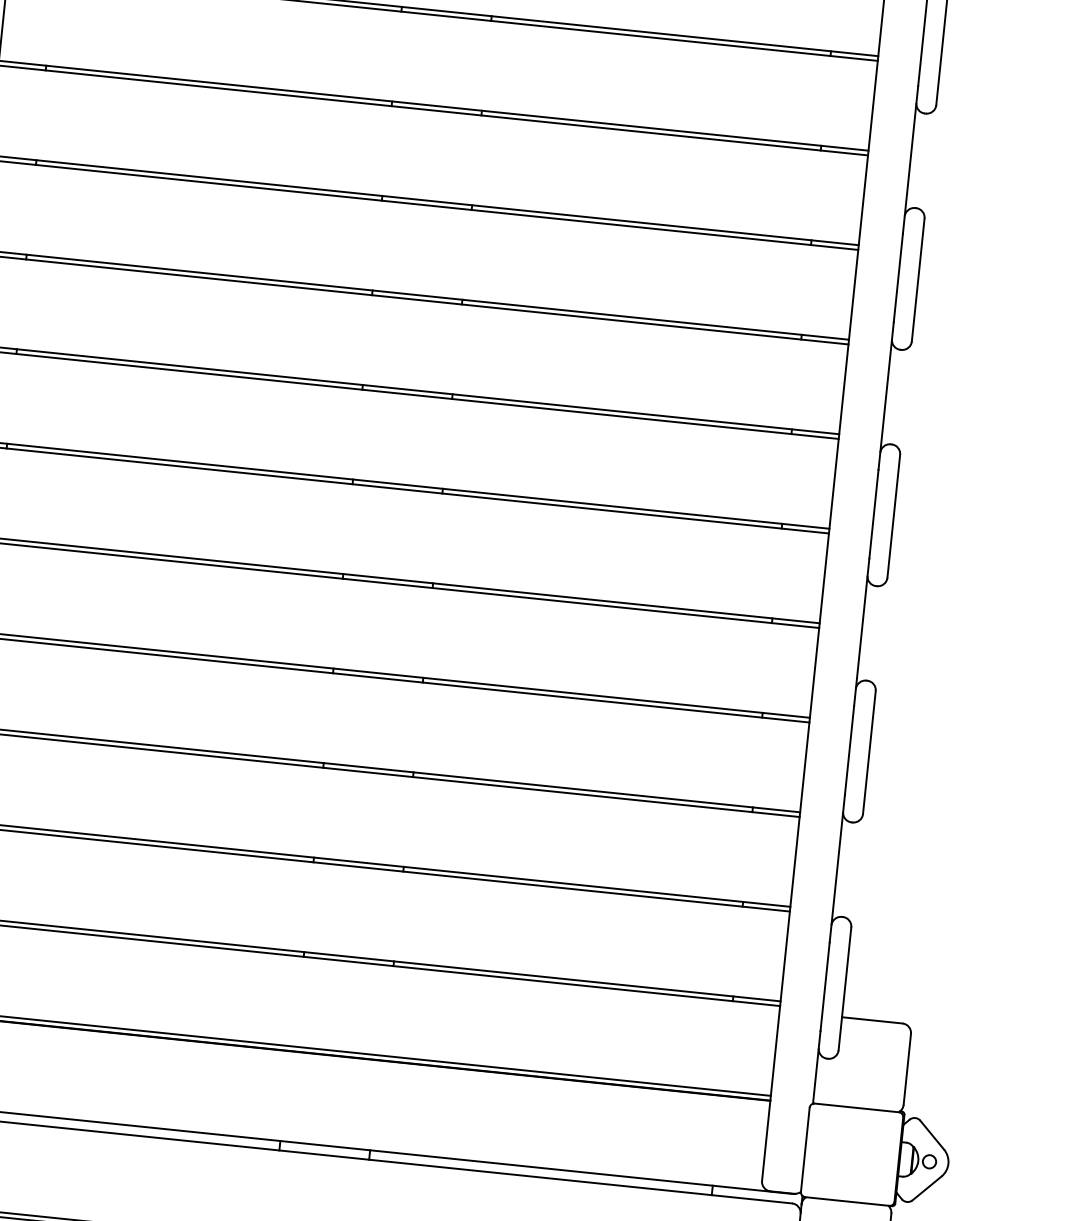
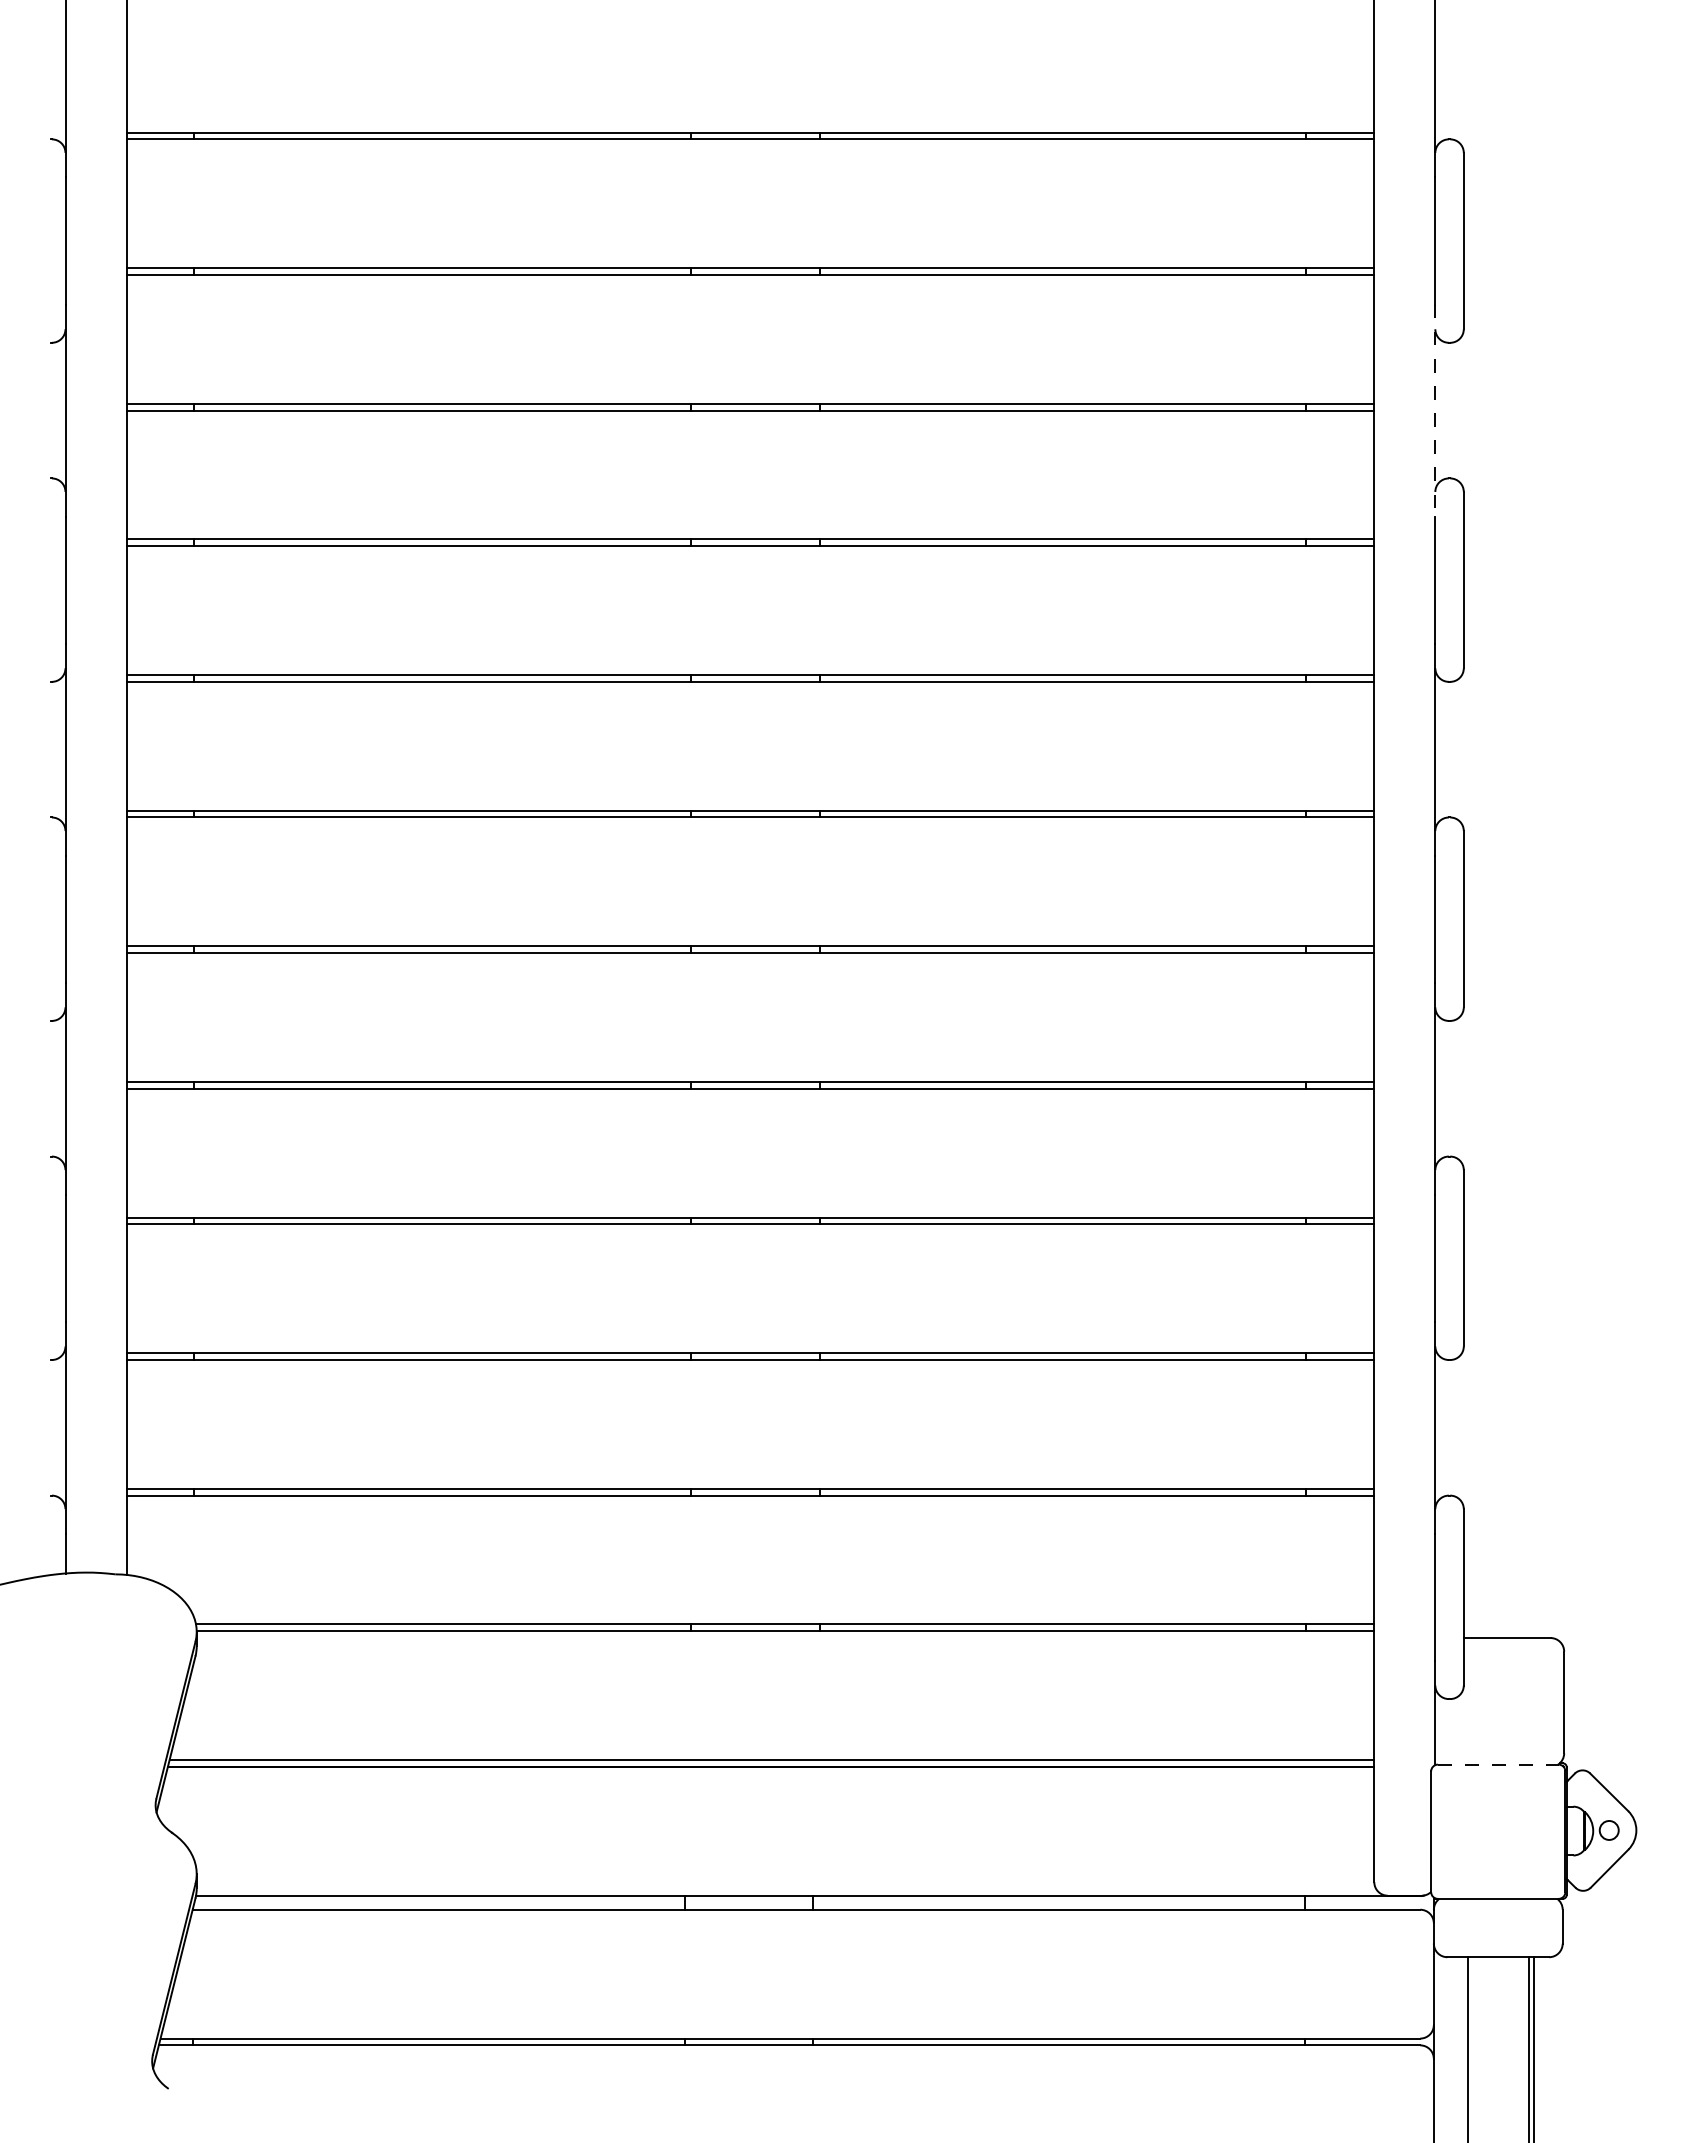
line: (910, 159) -> (1435, 410), solid -> dashed
line: (857, 1107) -> (1498, 1764), solid -> dashed

